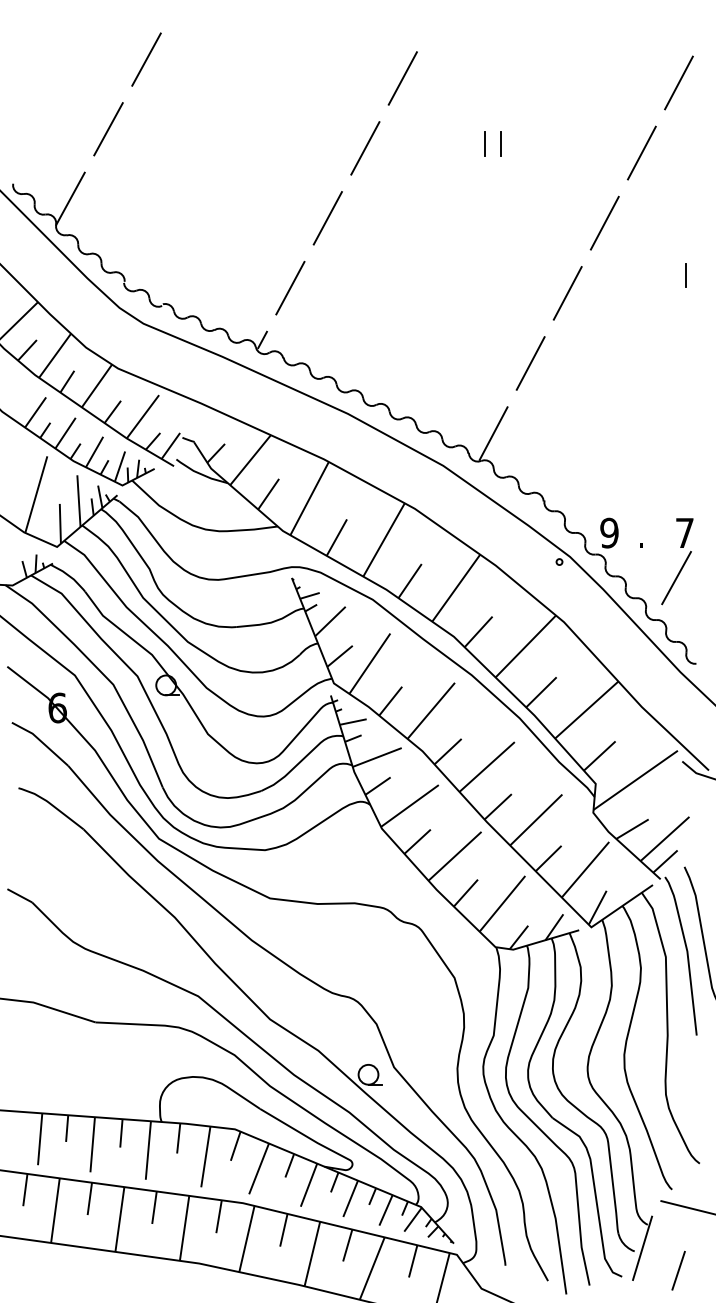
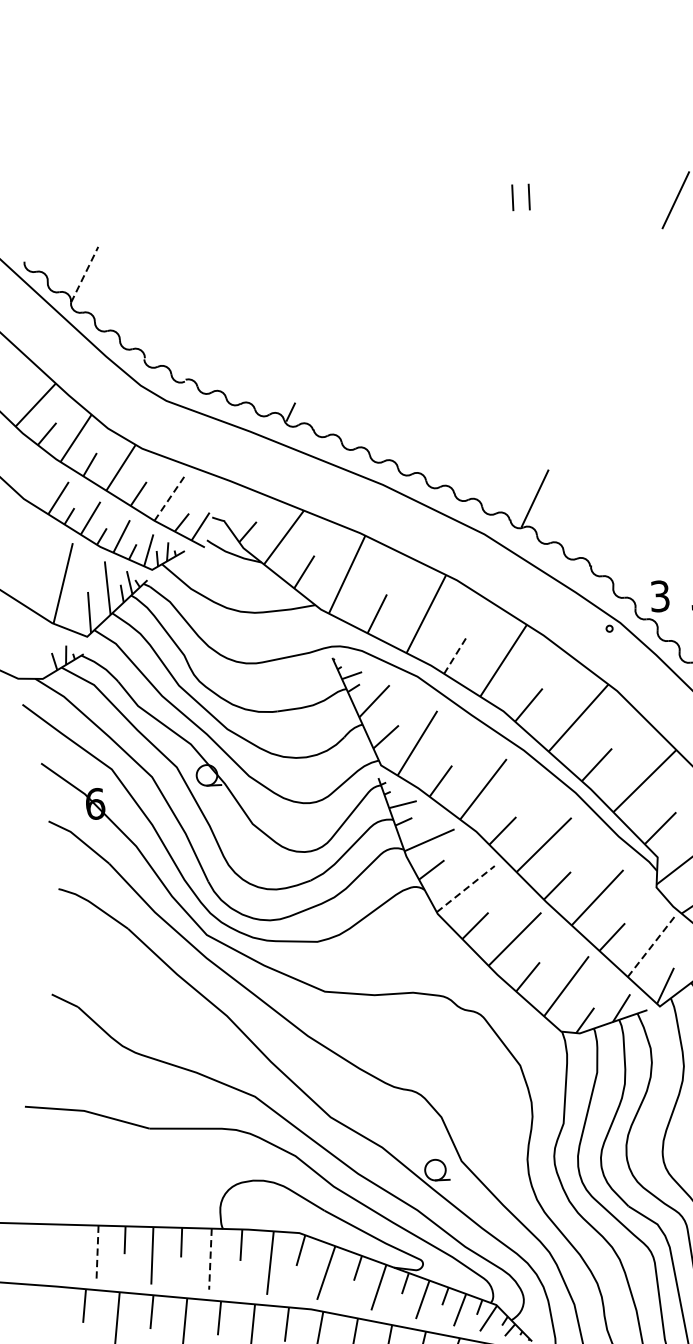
line: (146, 59) -> (157, 126), removed
line: (402, 78) -> (423, 134), removed
line: (108, 129) -> (120, 200), removed
line: (365, 148) -> (388, 208), removed
line: (70, 198) -> (84, 274), solid -> dashed
line: (327, 218) -> (352, 282), removed
line: (604, 222) -> (640, 274), removed
line: (290, 287) -> (317, 356), removed
line: (567, 293) -> (605, 349), removed
line: (530, 363) -> (570, 423), removed
line: (142, 416) -> (169, 497), solid -> dashed
text: (609, 532) -> (660, 595), 9 -> 3
line: (410, 581) -> (455, 655), solid -> dashed
line: (409, 806) -> (465, 889), solid -> dashed
line: (585, 869) -> (651, 946), solid -> dashed
line: (40, 1139) -> (97, 1252), solid -> dashed
line: (148, 1151) -> (210, 1260), solid -> dashed

